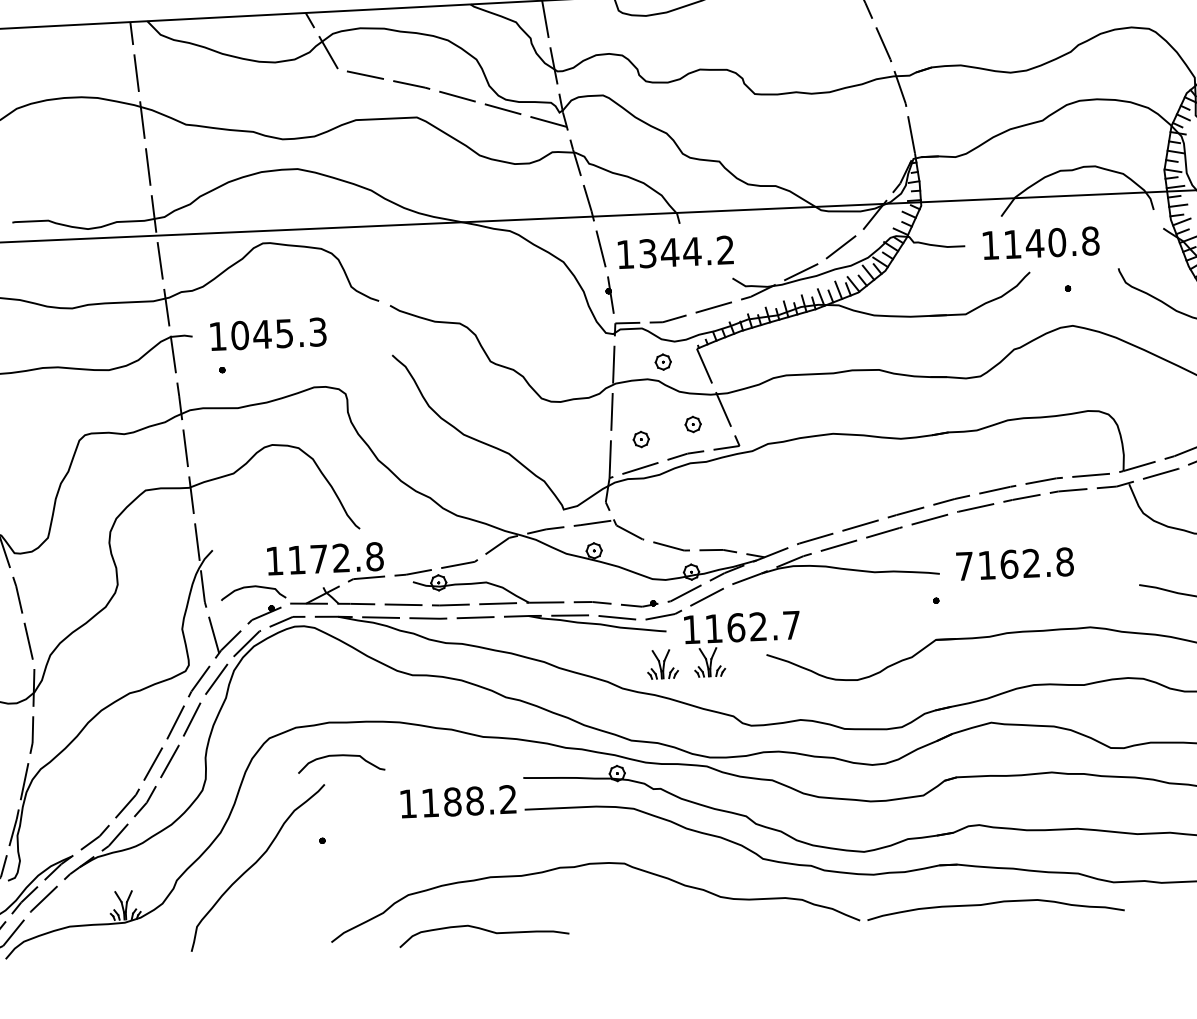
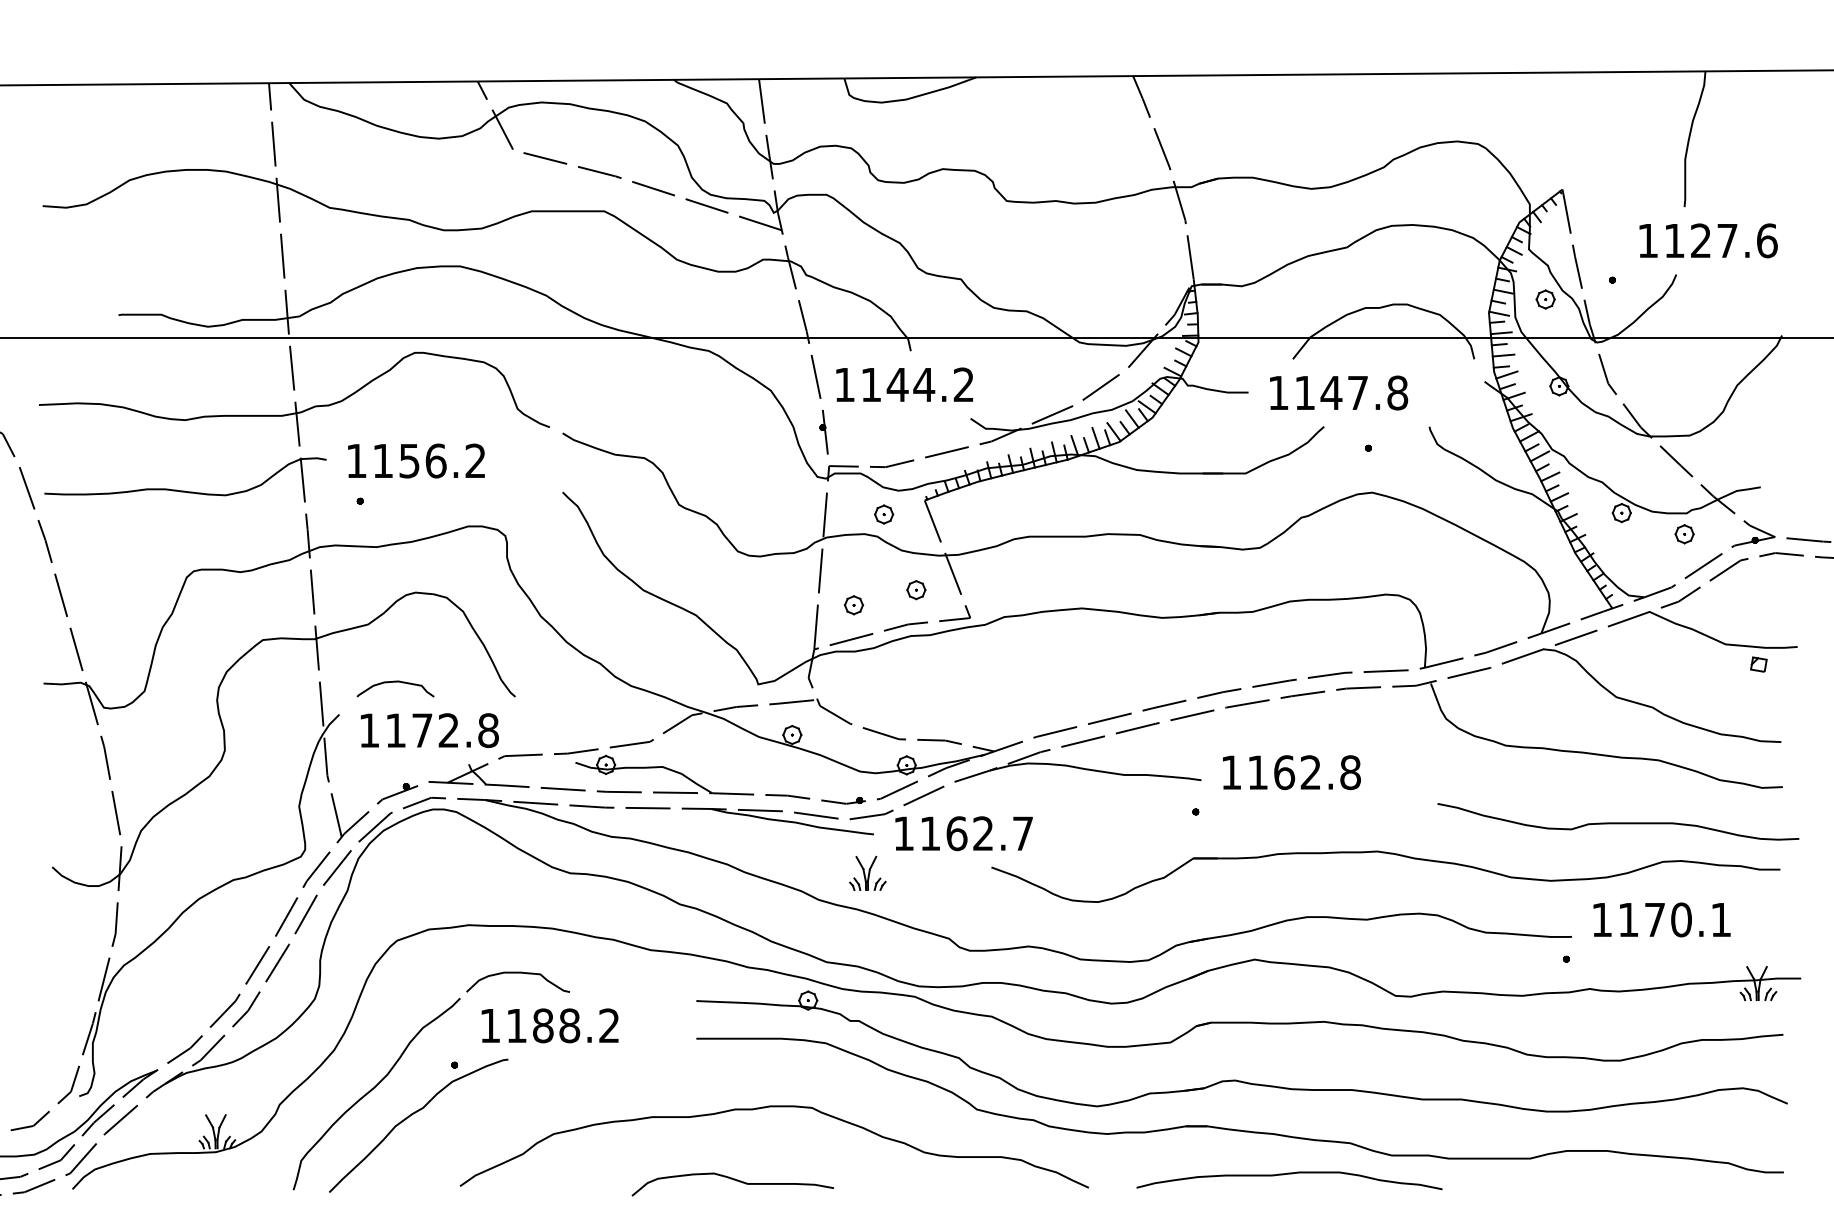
text: (1056, 242) -> (1357, 392), 1140.8 -> 1147.8
text: (647, 253) -> (871, 384), 1344.2 -> 1144.2
text: (278, 333) -> (428, 460), 1045.3 -> 1156.2
text: (325, 558) -> (429, 730), moved
text: (964, 566) -> (1231, 772), 7162.8 -> 1162.8
curve: (253, 587) -> (395, 682), moved
part: (709, 662) -> (923, 873), removed
curve: (340, 756) -> (517, 973), moved
text: (457, 801) -> (549, 1025), moved
curve: (288, 884) -> (412, 1115), added
curve: (995, 903) -> (1289, 1174), moved
curve: (484, 930) -> (733, 1180), moved

